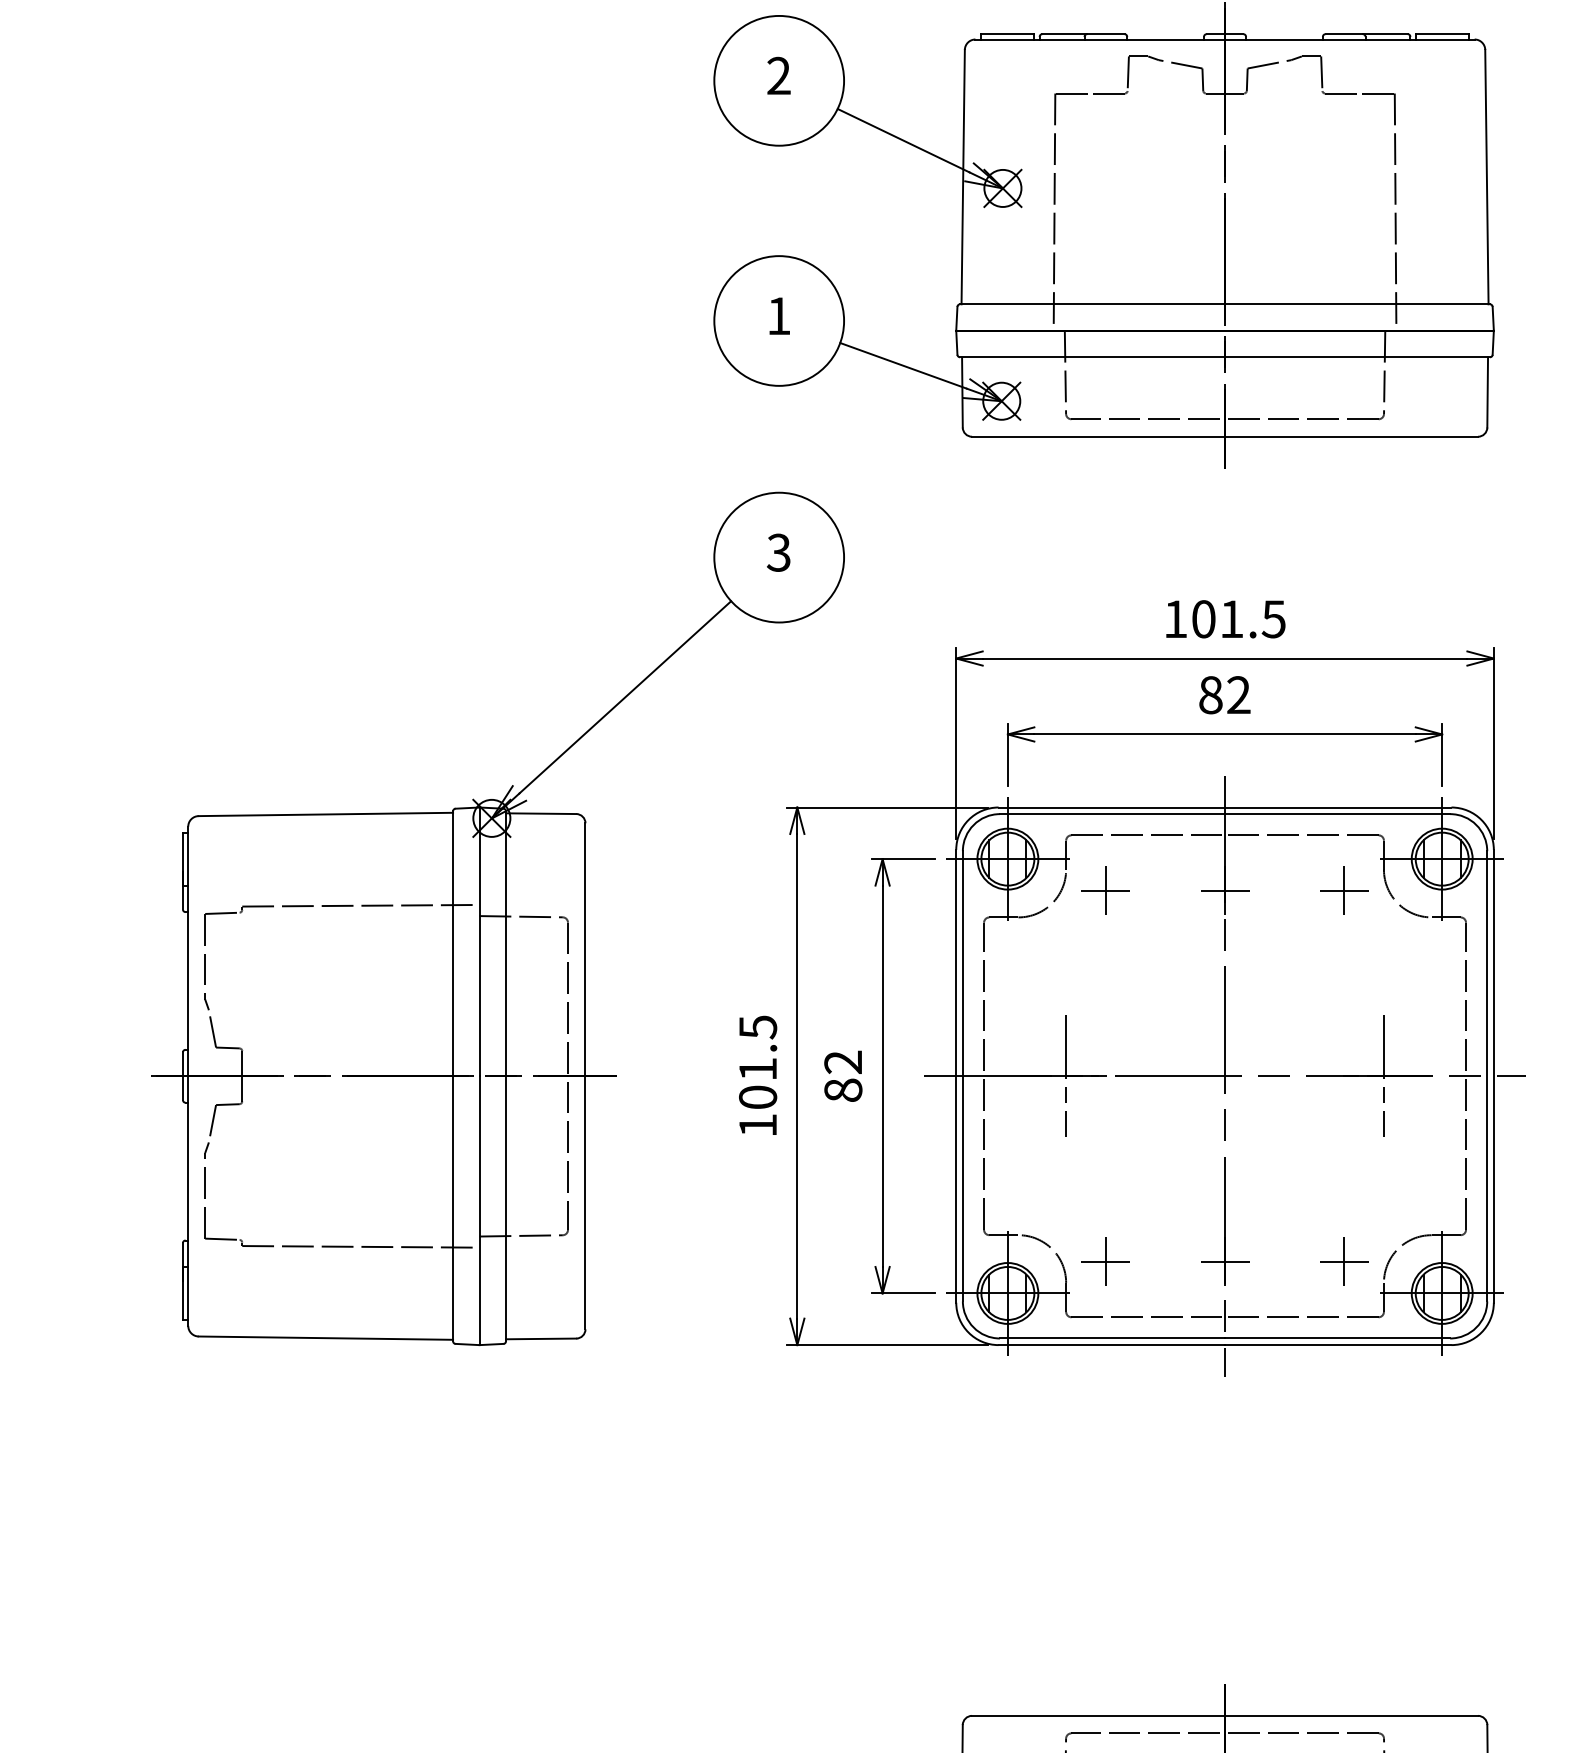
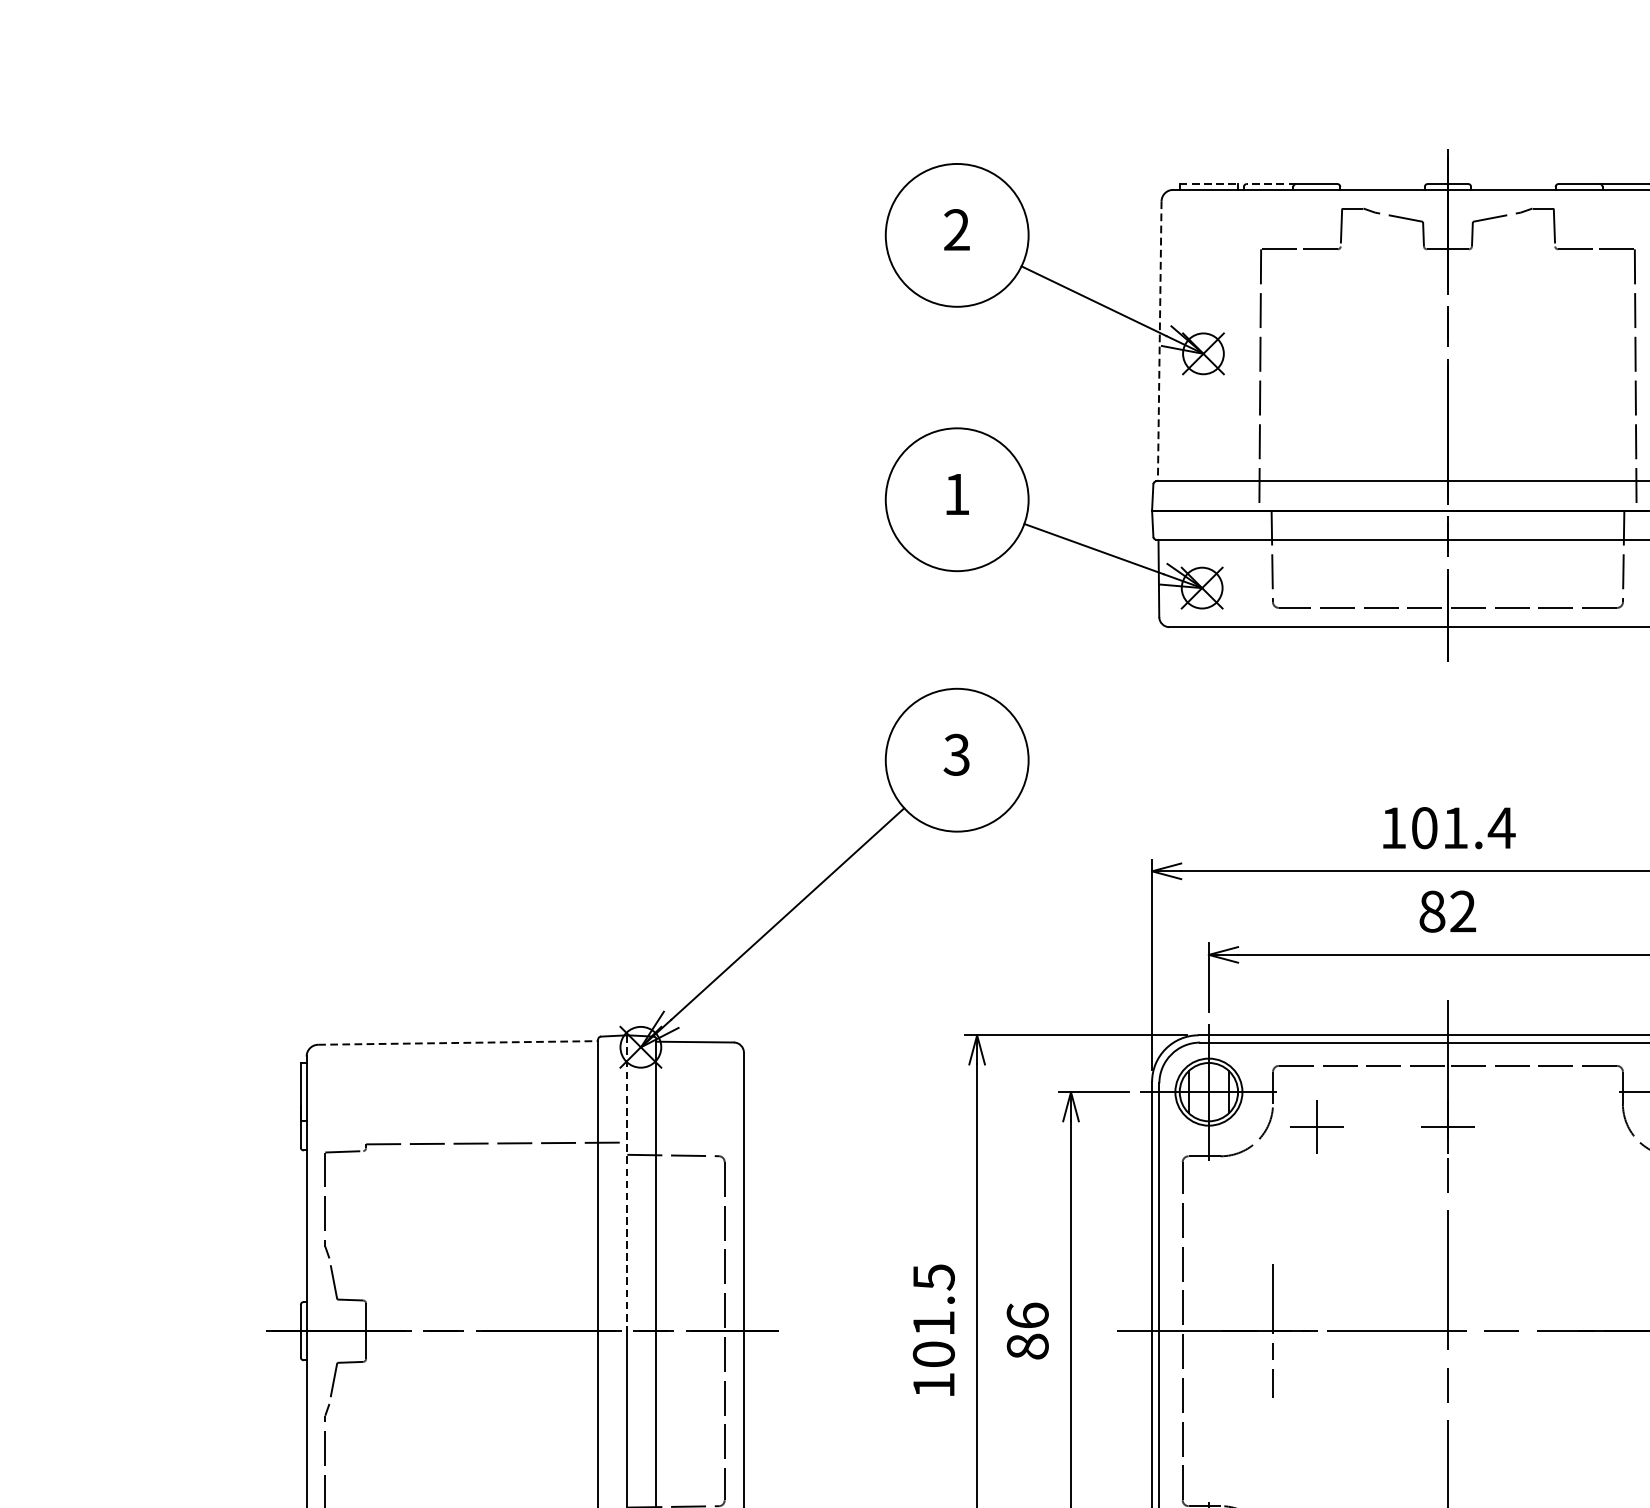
line: (1008, 34) -> (1209, 184), solid -> dashed
line: (1064, 34) -> (1271, 184), solid -> dashed
line: (963, 177) -> (1160, 341), solid -> dashed
text: (1273, 619) -> (1501, 828), 101.5 -> 101.4
line: (326, 814) -> (458, 1043), solid -> dashed
part: (1344, 890) -> (1579, 1126), removed
line: (479, 942) -> (627, 1183), solid -> dashed
text: (843, 1061) -> (1027, 1314), 82 -> 86
line: (1383, 1076) -> (1622, 1331), removed

